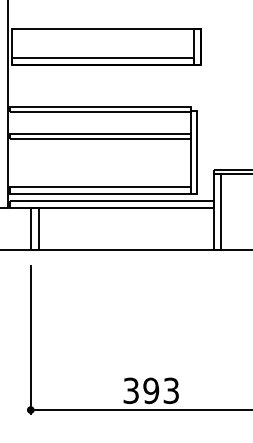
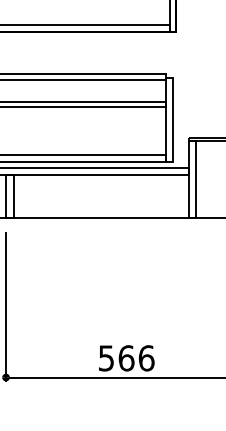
text: (151, 390) -> (126, 358), 393 -> 566

